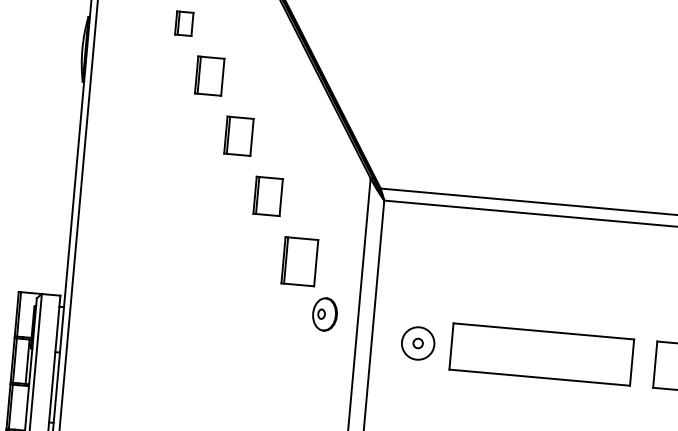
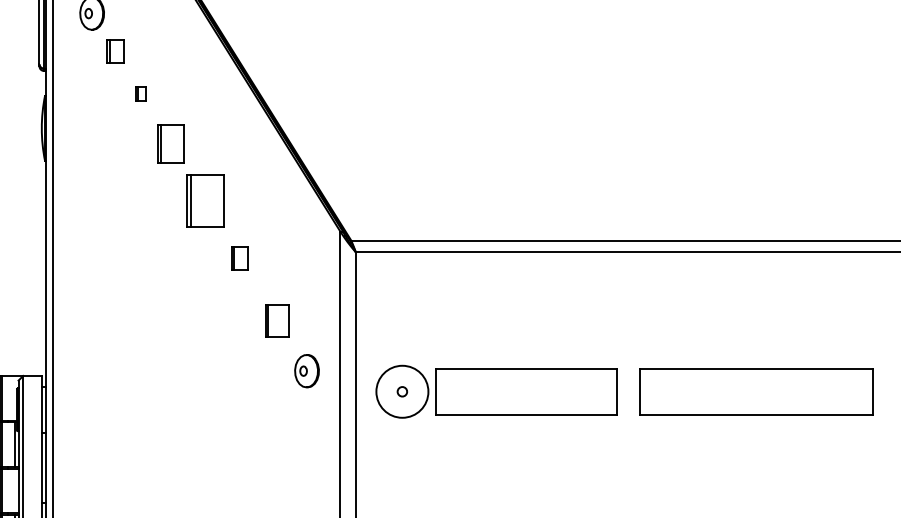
part: (183, 23) -> (140, 93), size x0.6
part: (238, 136) -> (205, 201), size x1.4
part: (267, 196) -> (239, 258), size x0.6
part: (300, 261) -> (277, 320), size x0.7
circle: (418, 343) -> (402, 391), size x1.6

